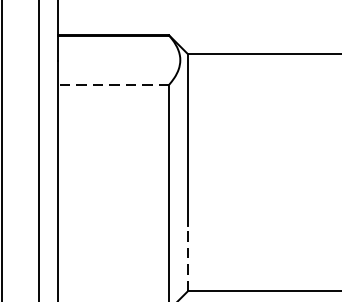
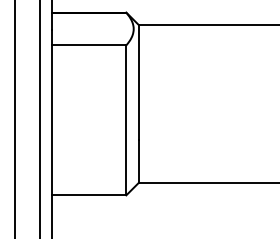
line: (112, 84) -> (88, 45), dashed -> solid
line: (187, 259) -> (138, 161), dashed -> solid

